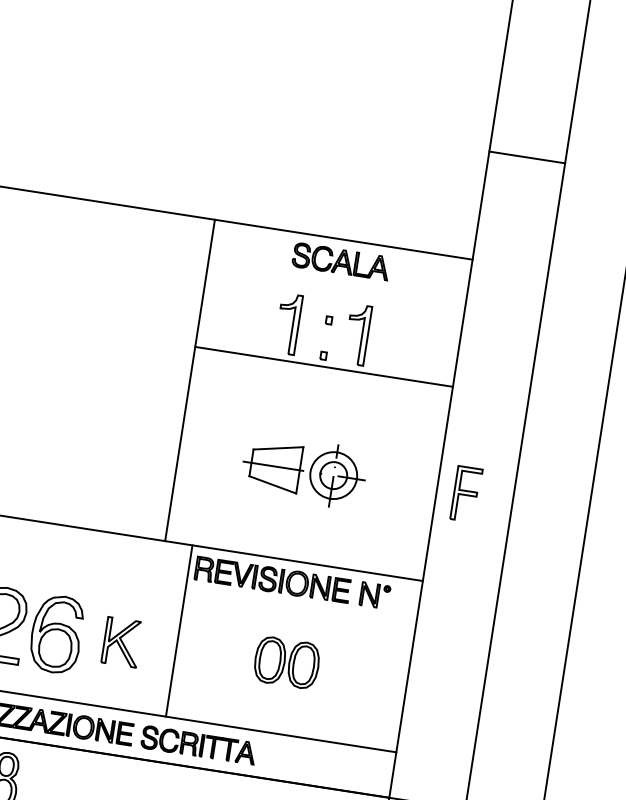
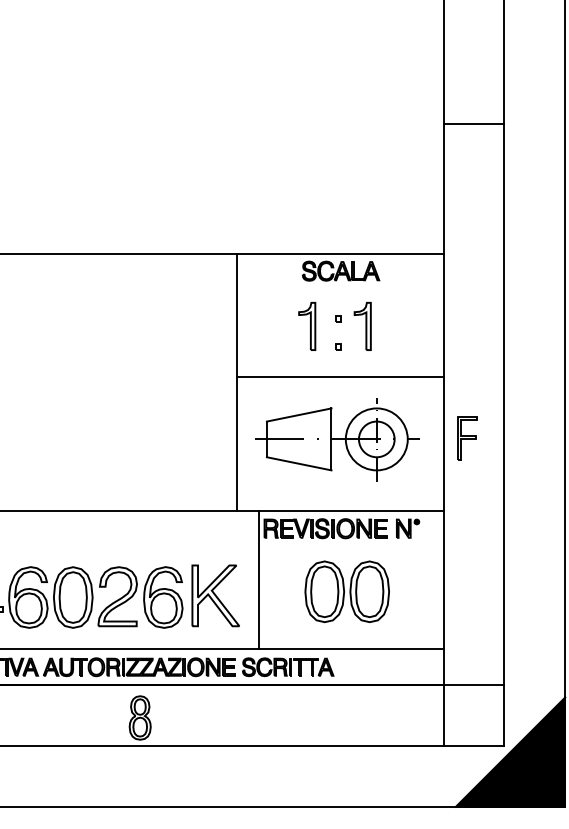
line: (526, 156) -> (473, 123), moved
line: (324, 366) -> (340, 376), moved
part: (304, 470) -> (337, 439), size x1.67
part: (122, 641) -> (215, 595), size x1.67
part: (286, 662) -> (346, 591), size x1.67

